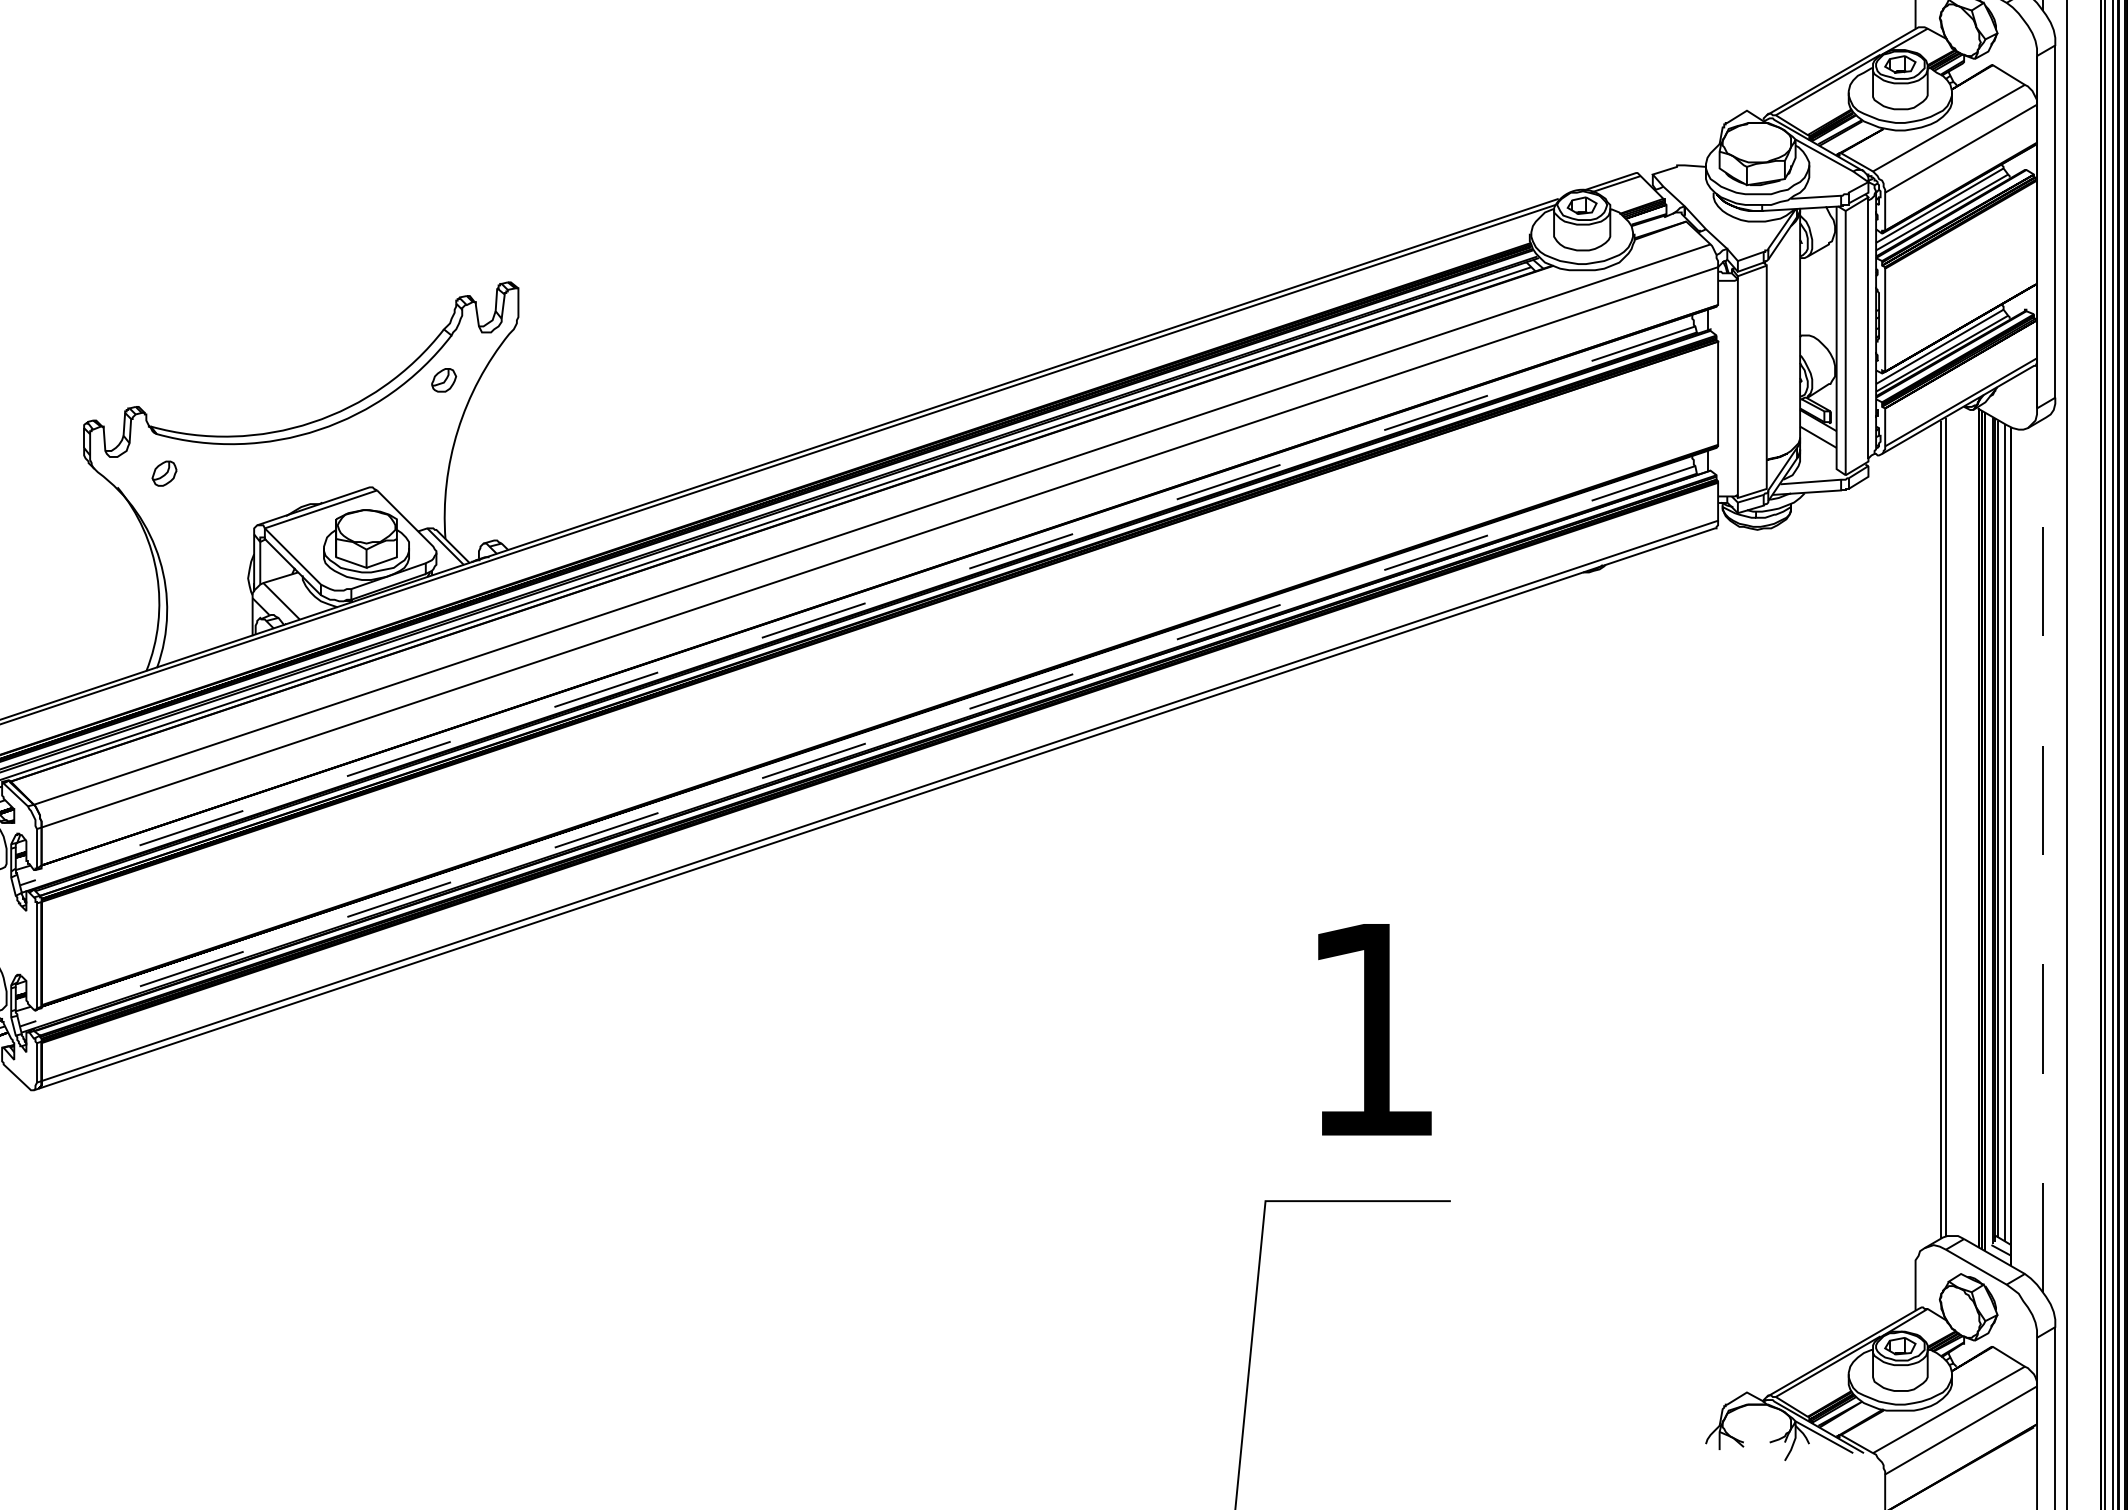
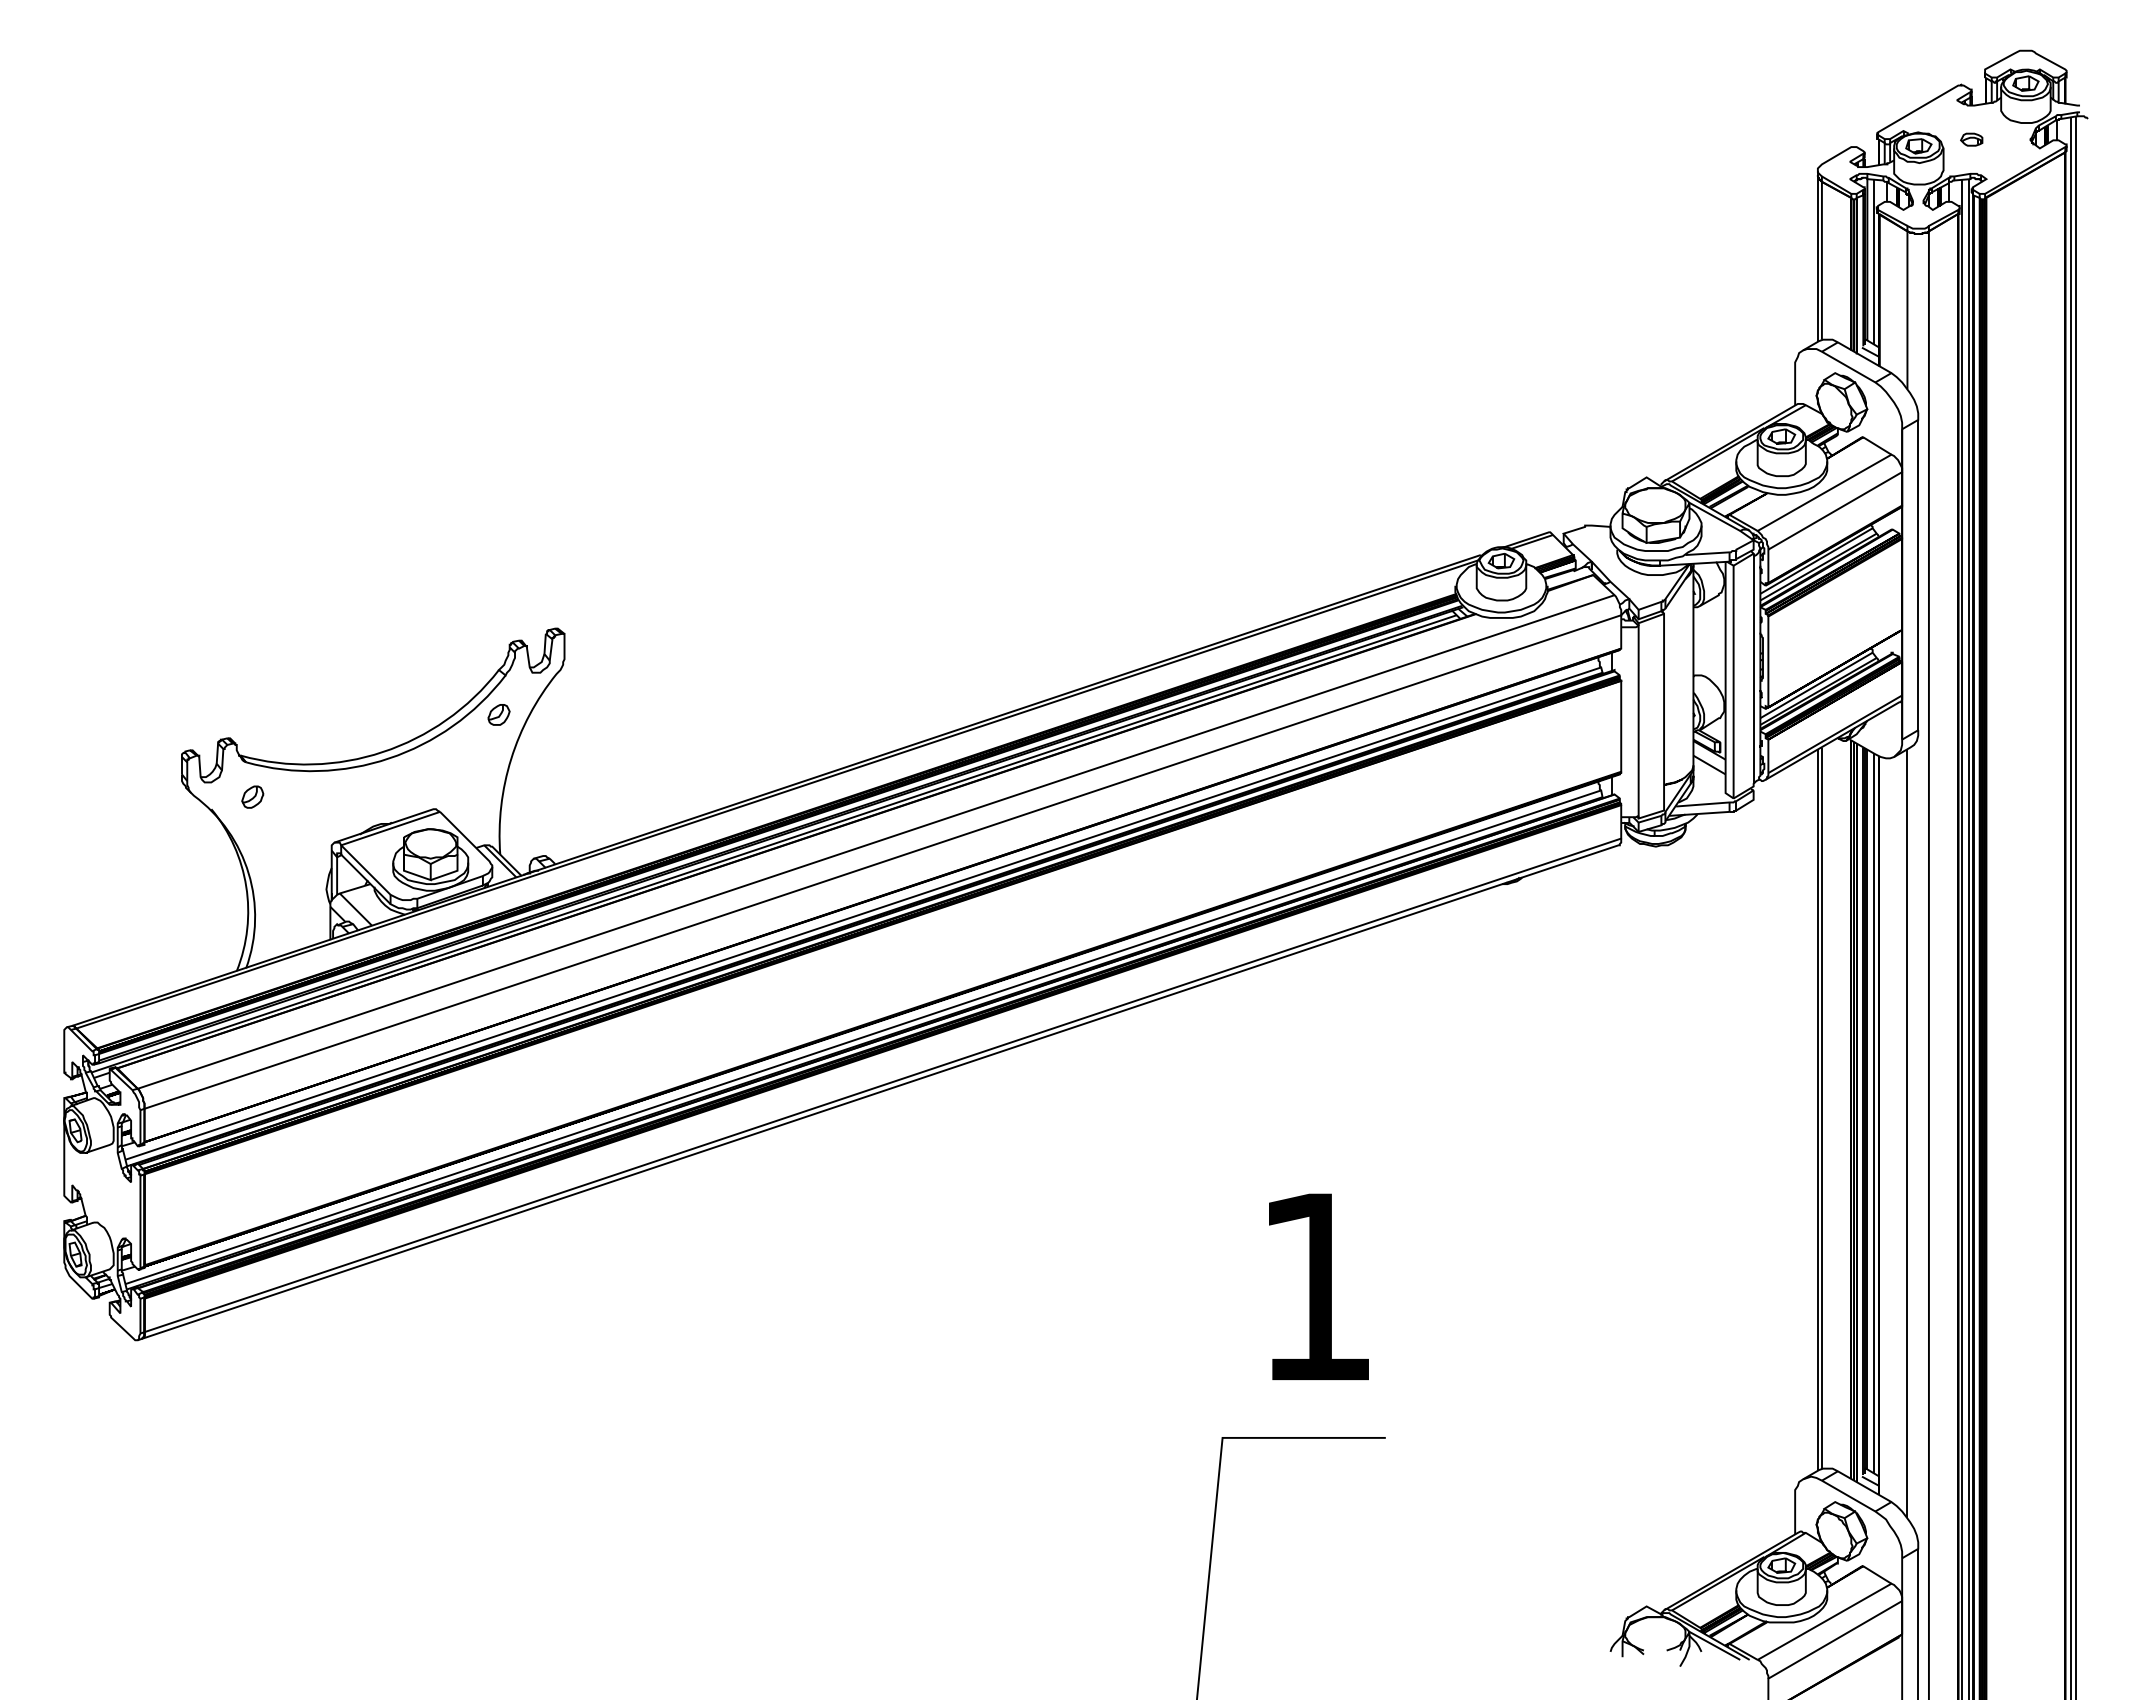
line: (857, 605) -> (863, 913), dashed -> solid
line: (857, 746) -> (863, 1037), dashed -> solid
line: (2043, 855) -> (1907, 1133), dashed -> solid

